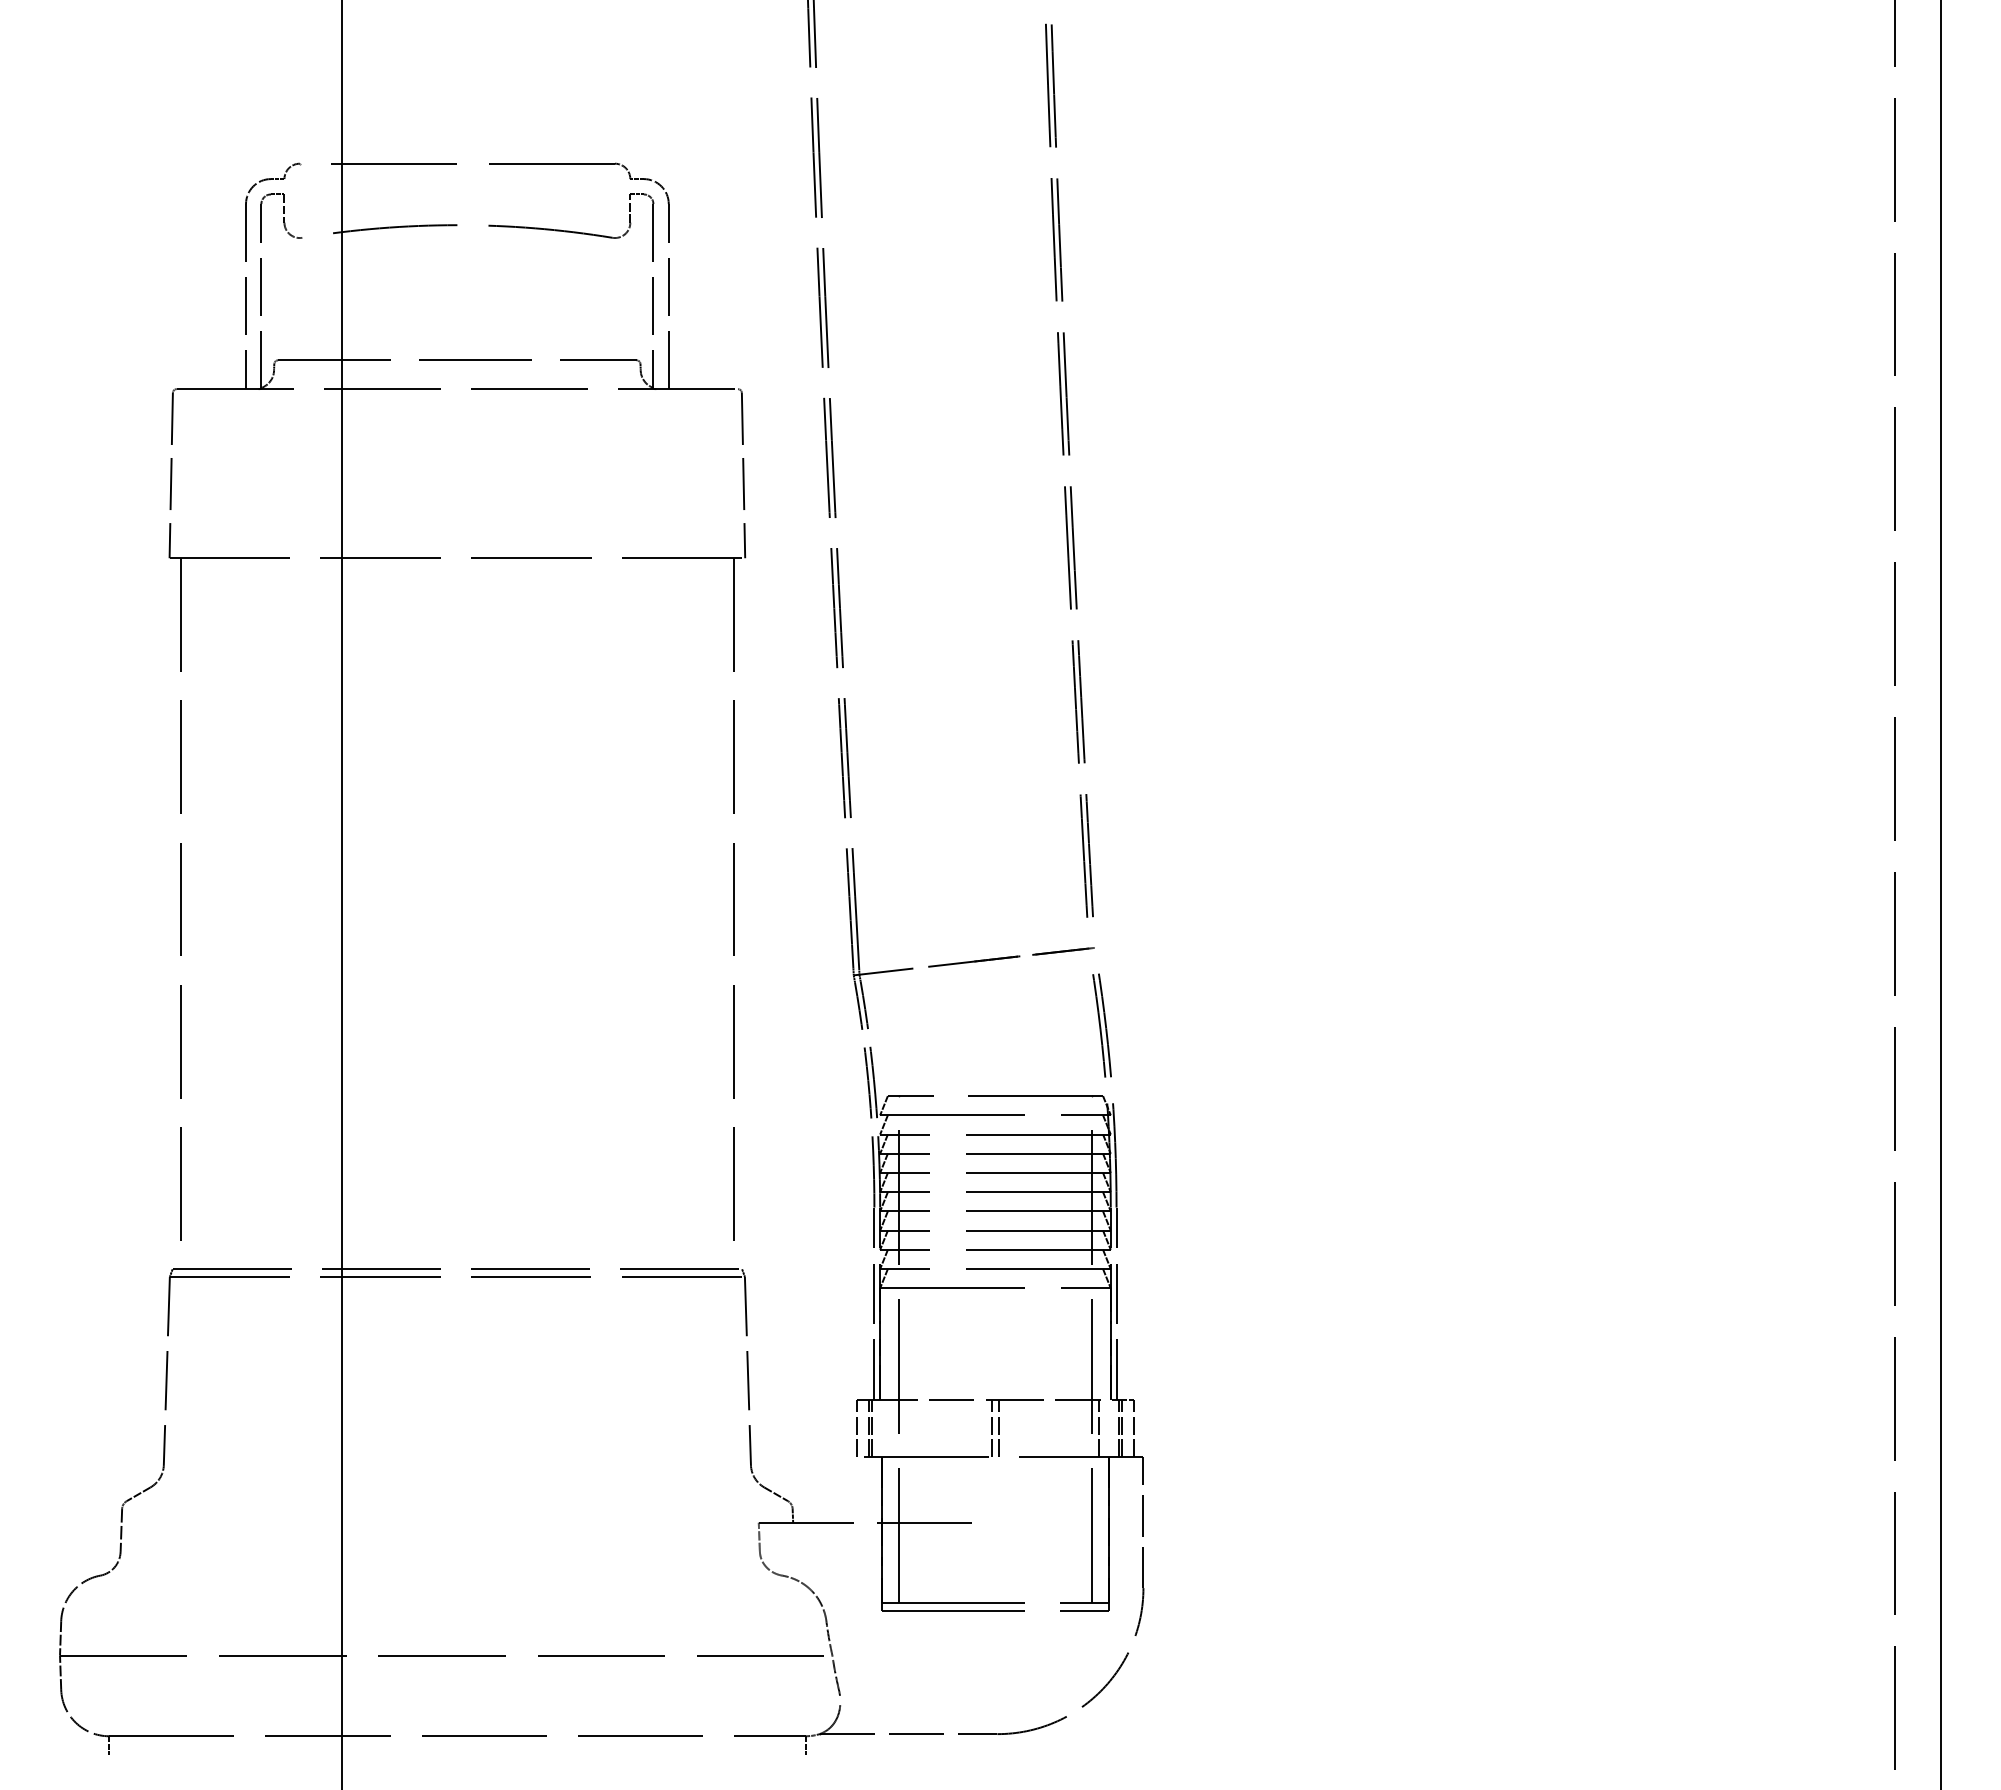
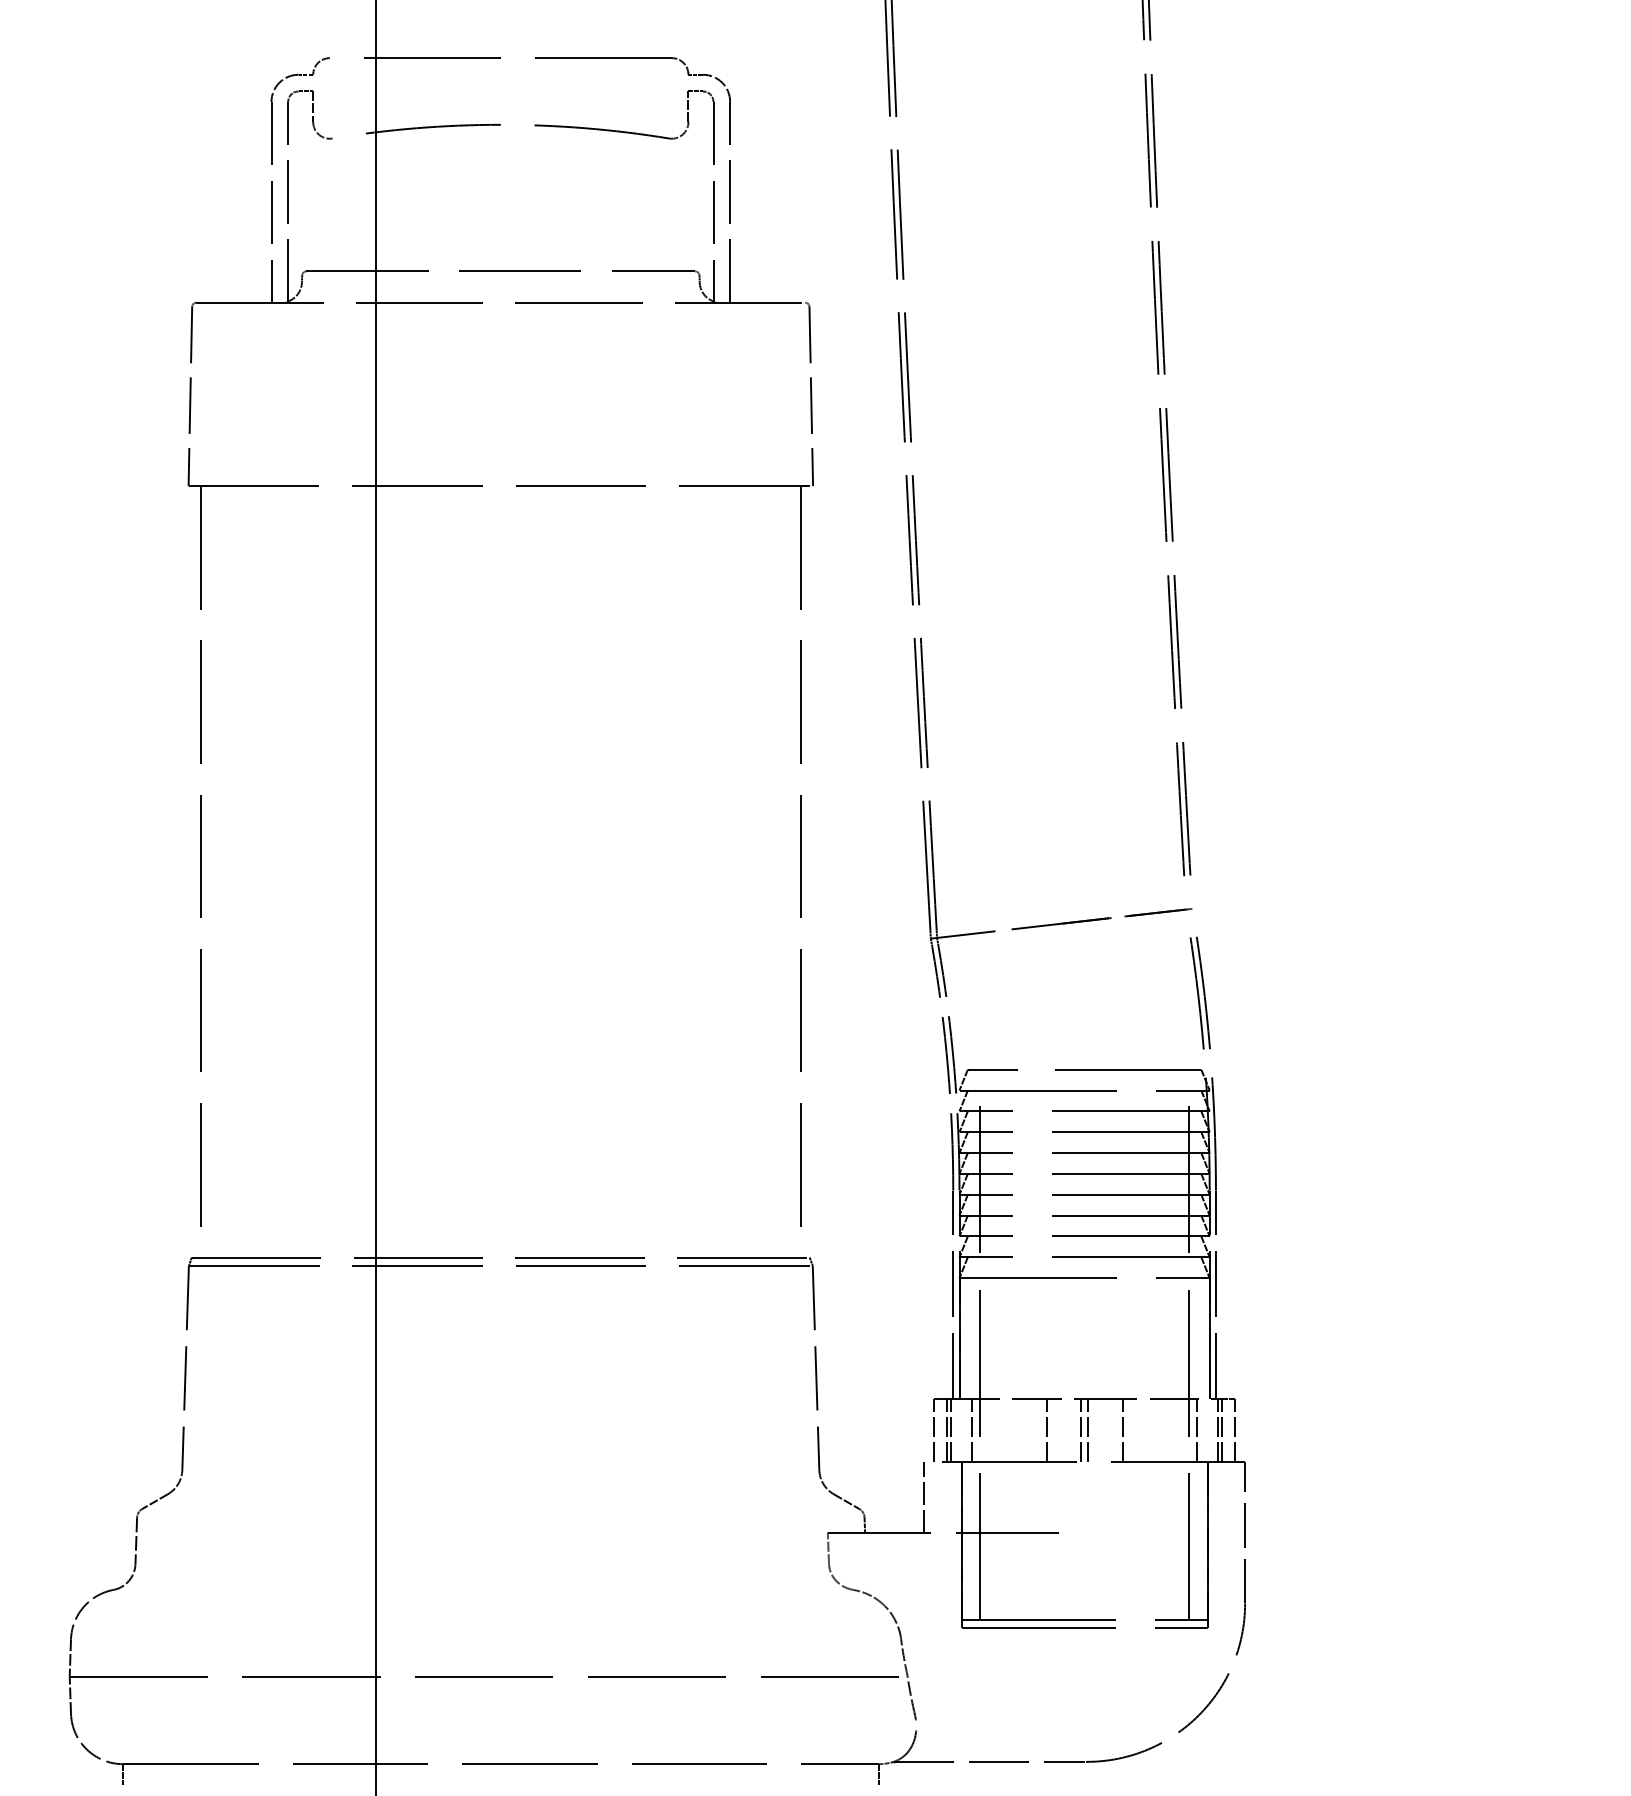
line: (891, 1428) -> (971, 1430), added
line: (960, 1428) -> (1046, 1430), added
line: (1030, 1428) -> (1122, 1430), added
line: (847, 1489) -> (924, 1496), added

